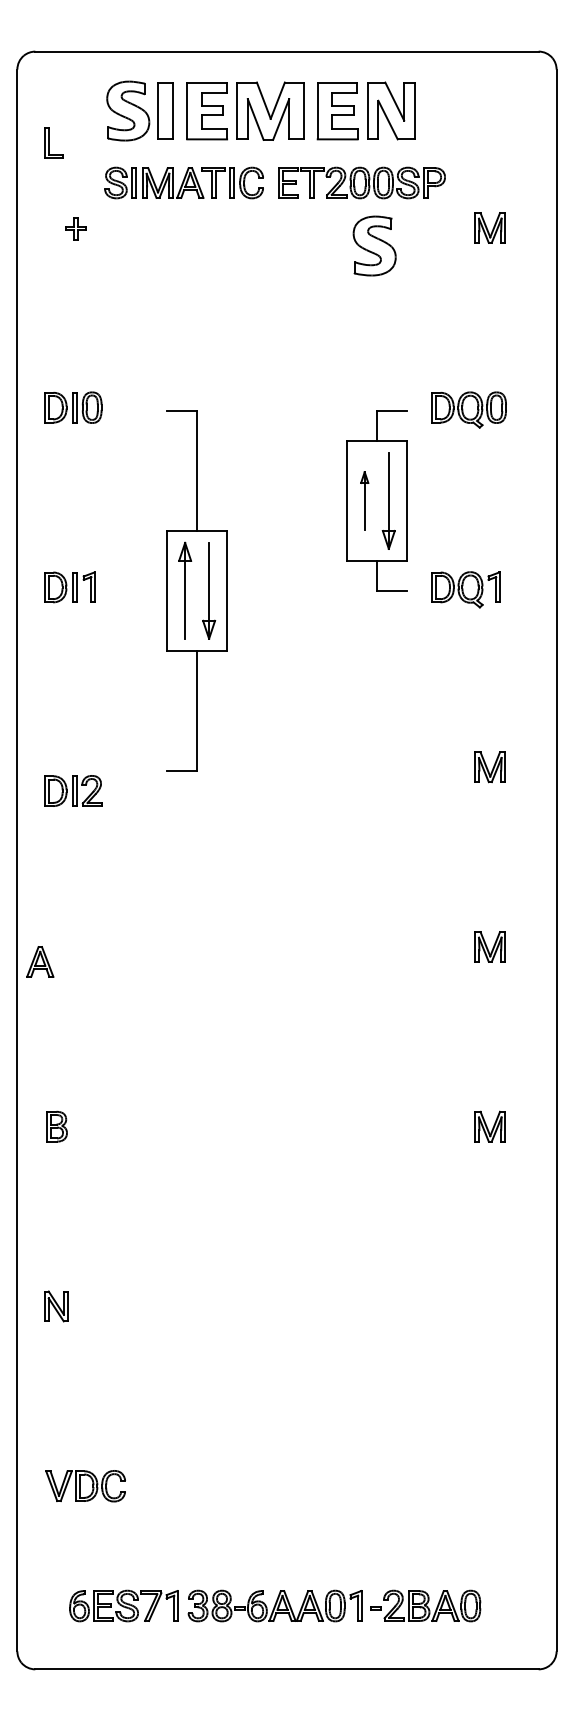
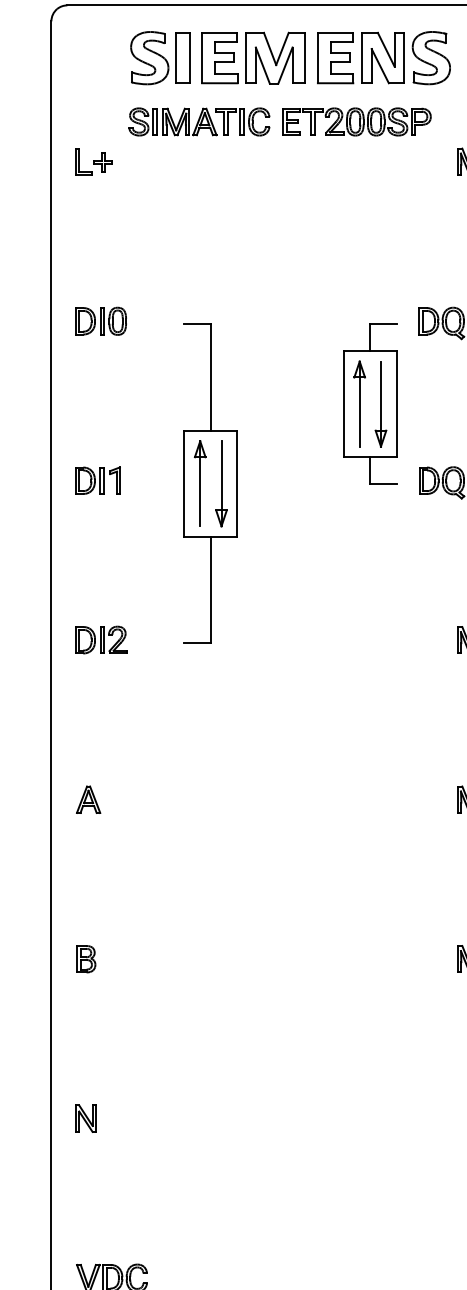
part: (53, 142) -> (83, 161), moved
part: (374, 245) -> (431, 57), moved
part: (364, 500) -> (359, 403), size x1.67
part: (73, 790) -> (101, 639), moved
part: (40, 961) -> (88, 799), moved

